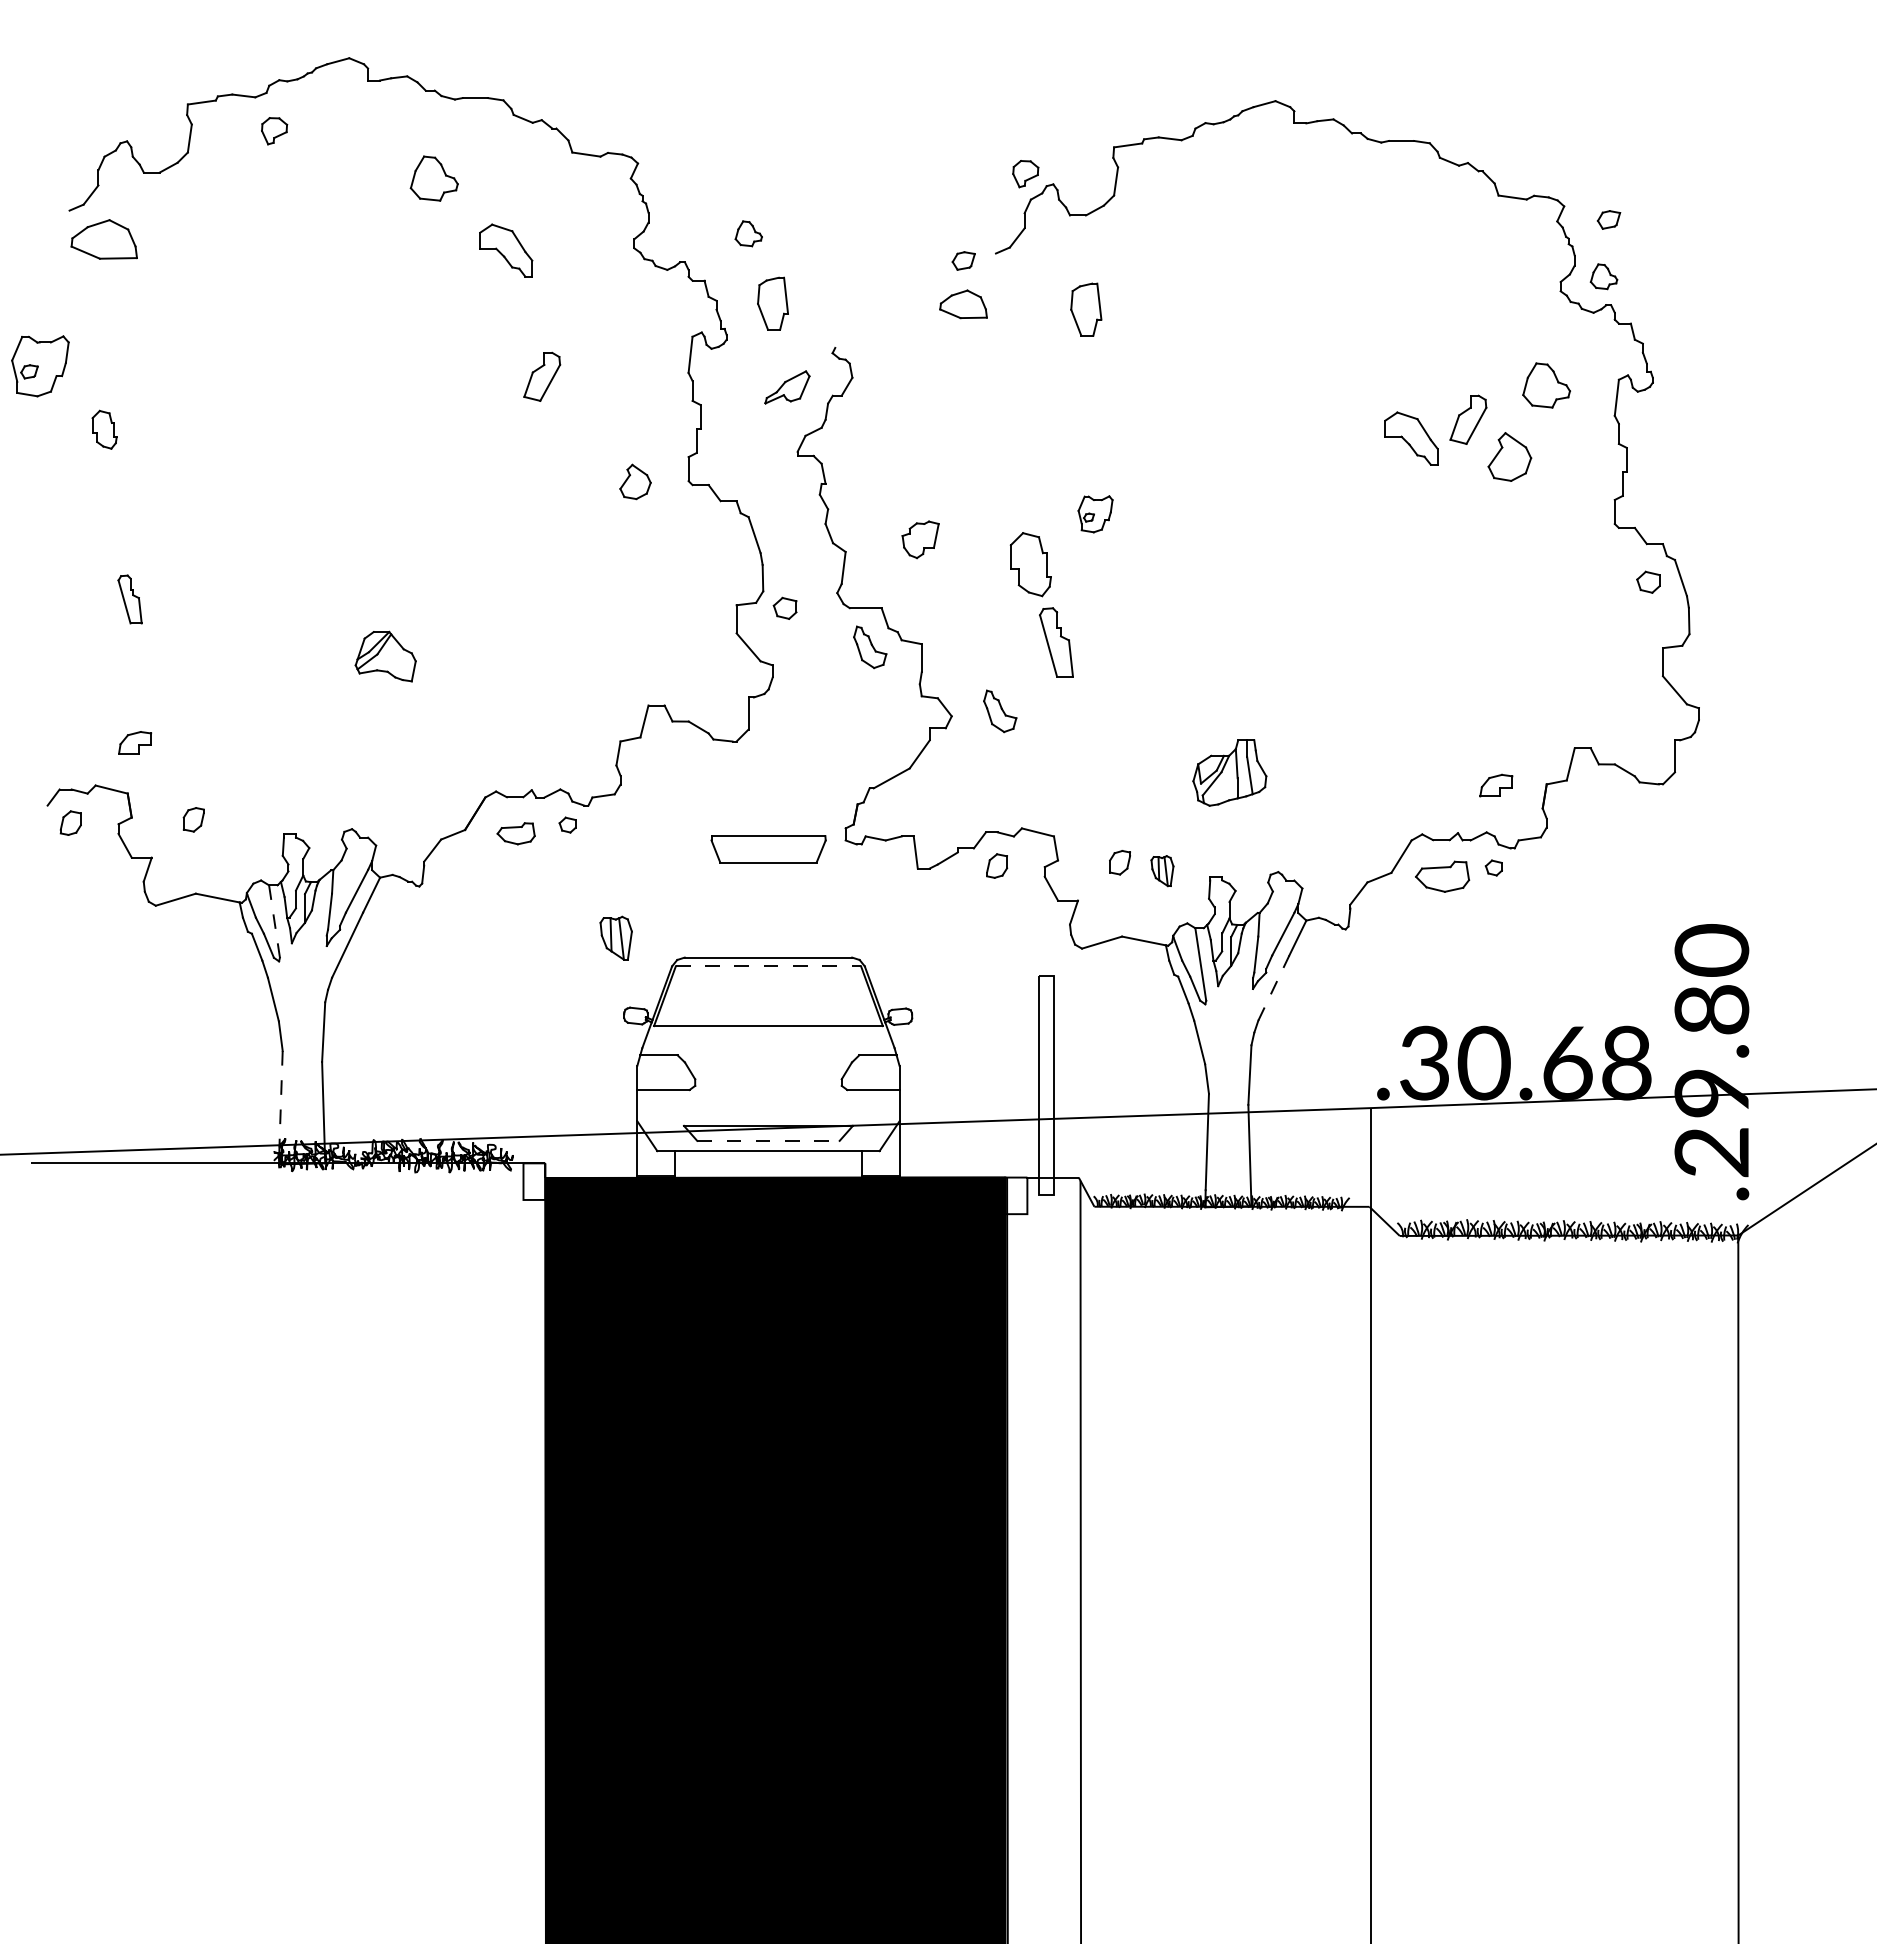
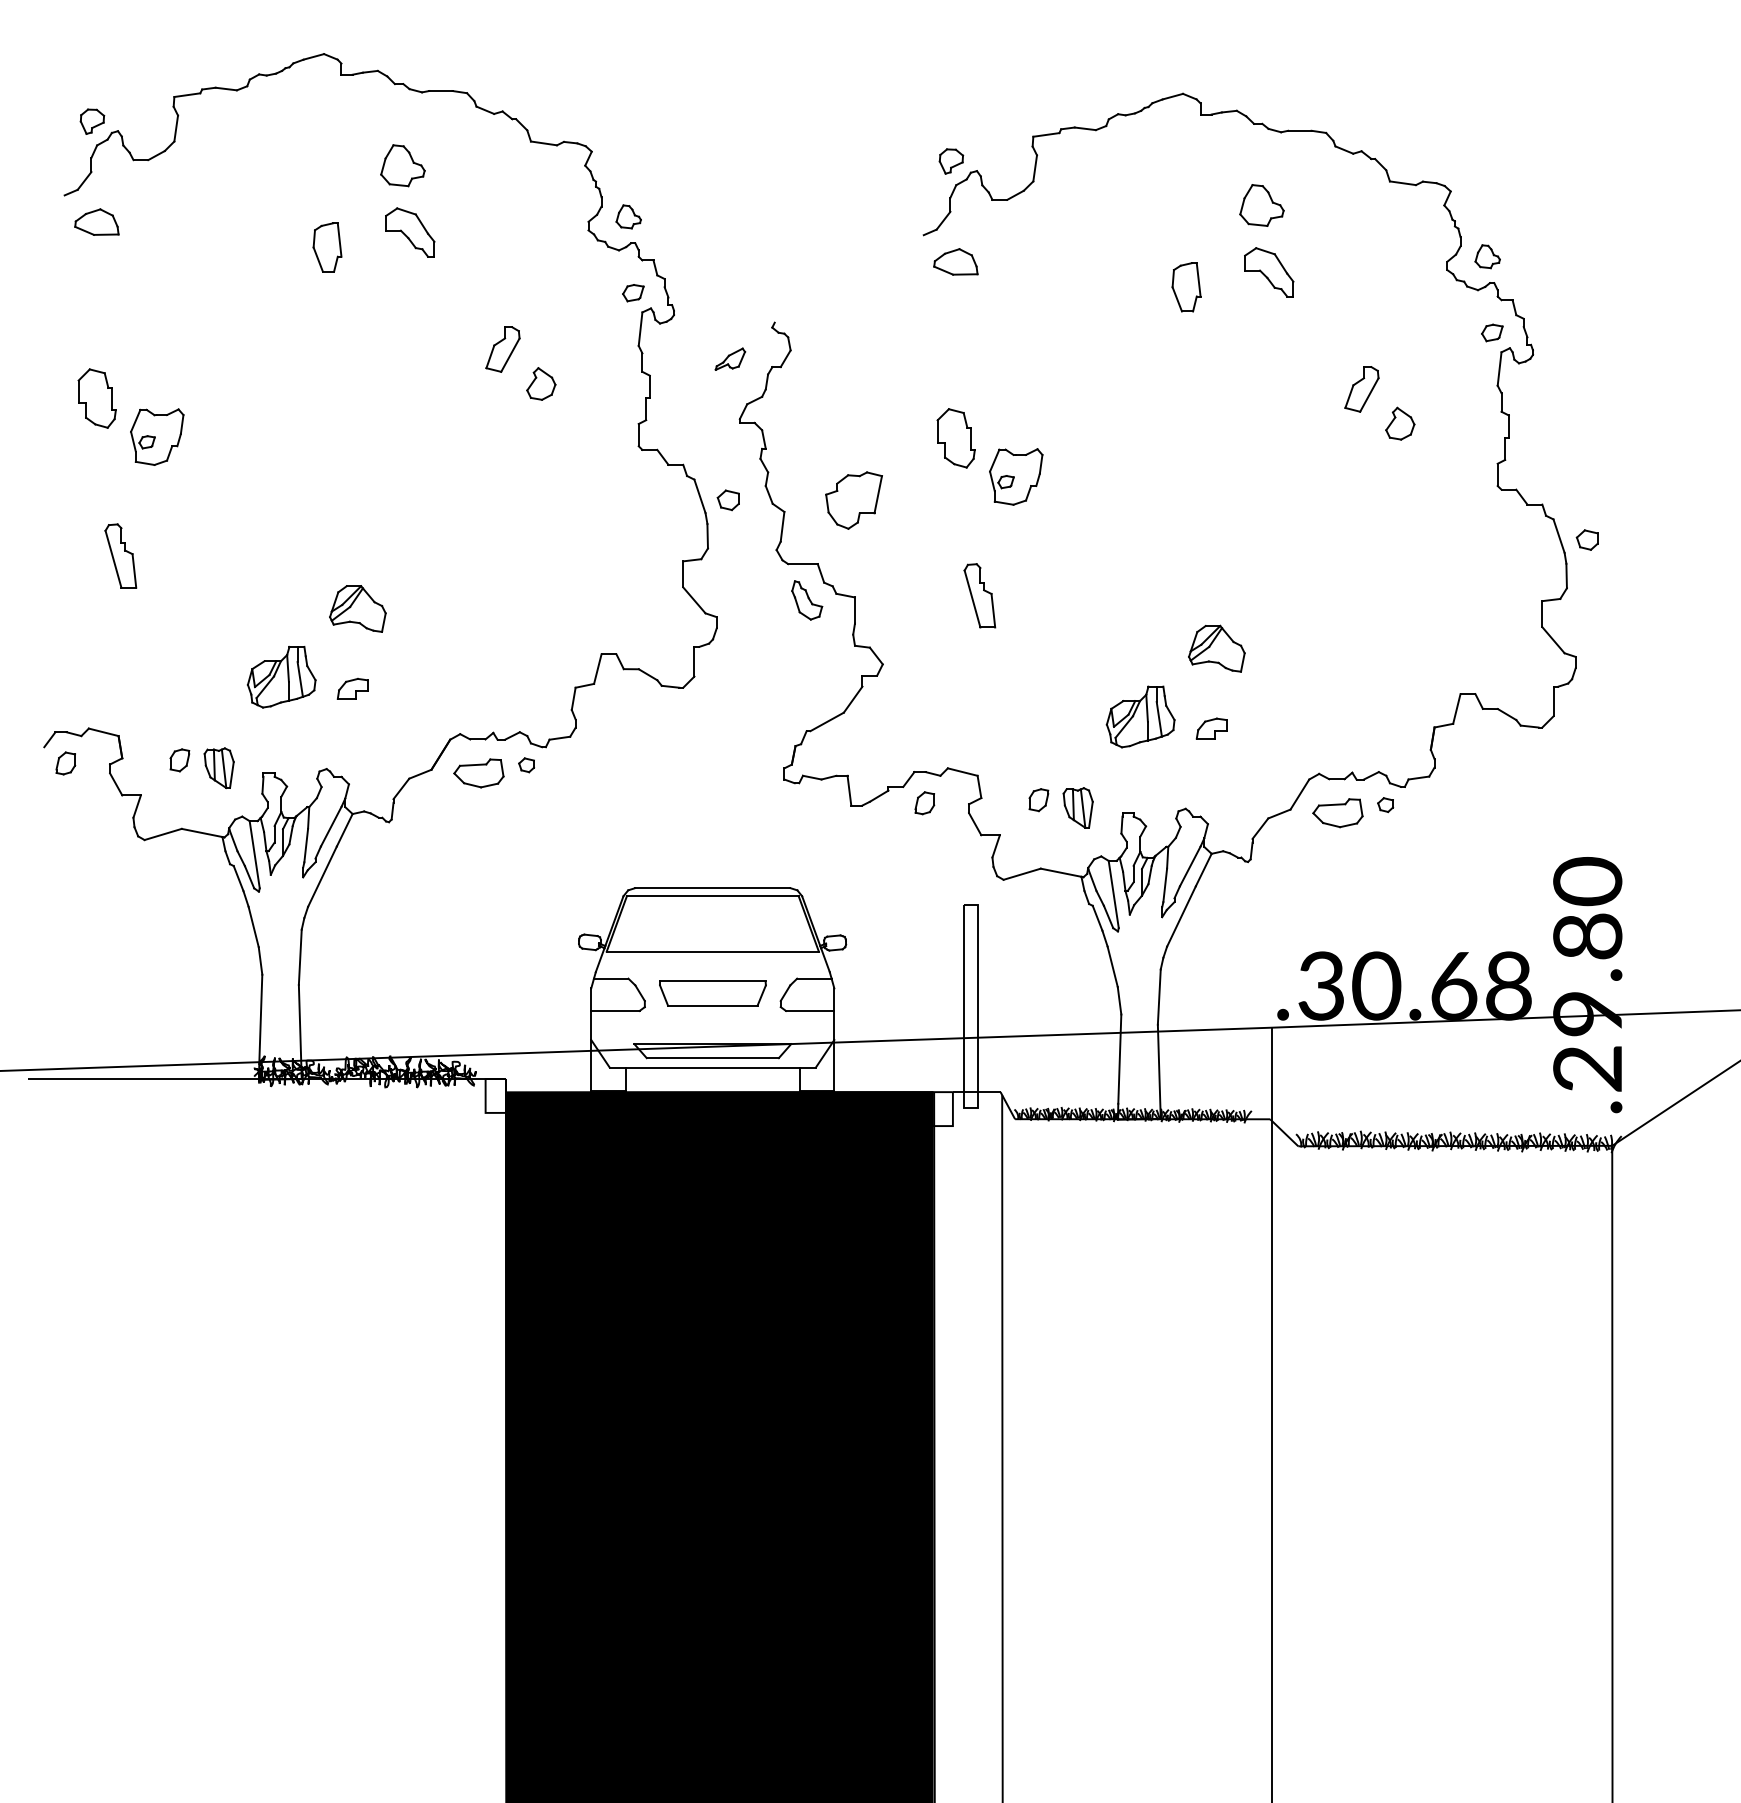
part: (274, 131) -> (92, 122), moved
part: (1608, 219) -> (1491, 332), moved
part: (748, 233) -> (628, 216), moved
part: (104, 239) -> (97, 222), size x0.71
part: (506, 250) -> (410, 232), moved
part: (963, 260) -> (633, 292), moved
part: (772, 303) -> (327, 247), moved
part: (963, 304) -> (955, 262), moved
part: (1086, 309) -> (1186, 287), moved
part: (40, 366) -> (157, 437), moved
part: (1546, 385) -> (1261, 205), moved
part: (787, 386) -> (730, 358), size x0.71
part: (104, 429) -> (97, 398), size x1.67
part: (1411, 438) -> (1269, 272), moved
part: (1509, 456) -> (1400, 423), size x0.71
part: (635, 481) -> (541, 383), moved
part: (1095, 514) -> (1016, 477), size x1.67
part: (920, 539) -> (853, 500), size x1.67
part: (1030, 564) -> (955, 438), moved
part: (1648, 581) -> (1587, 539), moved
part: (129, 599) -> (120, 556), size x1.43
part: (784, 607) -> (727, 499), moved
part: (1311, 699) -> (1216, 648), added
part: (1000, 711) -> (927, 659), removed
part: (303, 729) -> (281, 676), added
part: (135, 742) -> (353, 688), moved
part: (1496, 785) -> (1211, 728), moved
part: (515, 833) -> (478, 773), size x1.43
part: (768, 849) -> (712, 993), moved
part: (1162, 870) -> (1078, 807), size x1.43
line: (274, 921) -> (254, 854), dashed -> solid
part: (615, 937) -> (218, 767), moved
line: (768, 966) -> (712, 896), dashed -> solid
line: (1274, 987) -> (1182, 915), dashed -> solid
line: (281, 1099) -> (261, 1019), dashed -> solid
line: (768, 1140) -> (712, 1057), dashed -> solid

